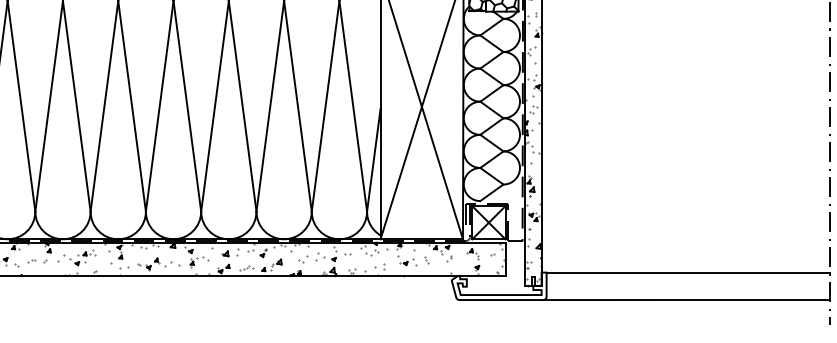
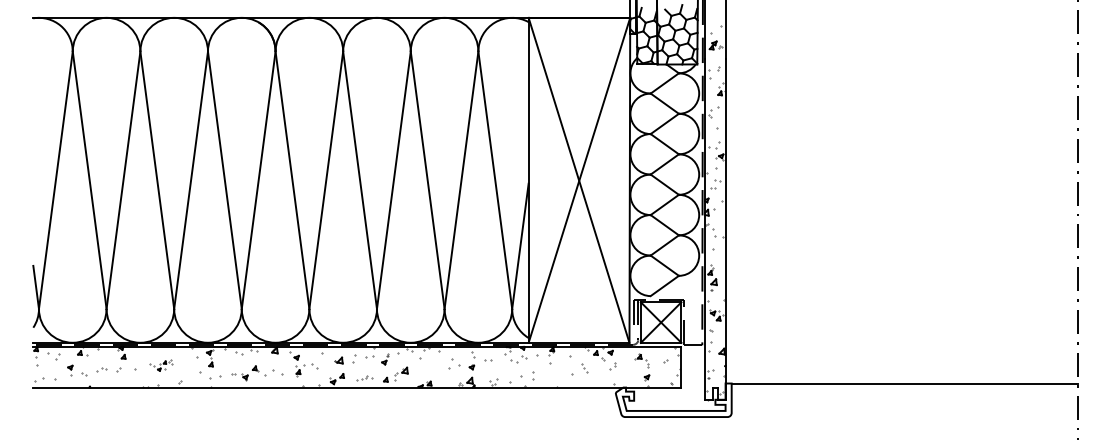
part: (80, 257) -> (161, 365), size x0.6
part: (302, 258) -> (433, 366), removed
part: (406, 261) -> (560, 370), removed
line: (686, 300) -> (902, 417), removed

